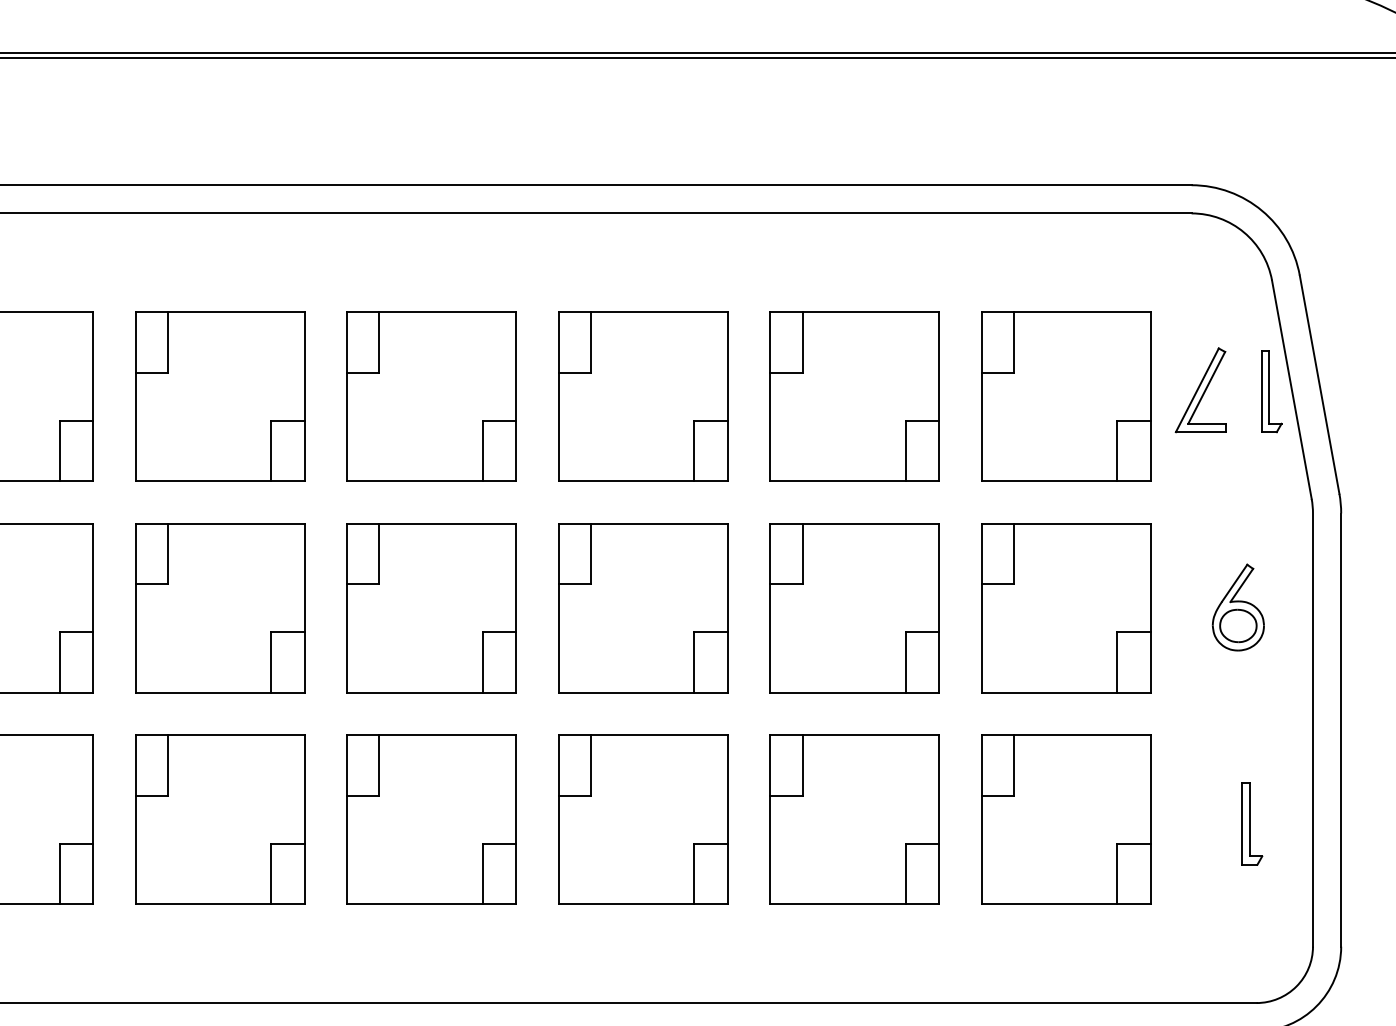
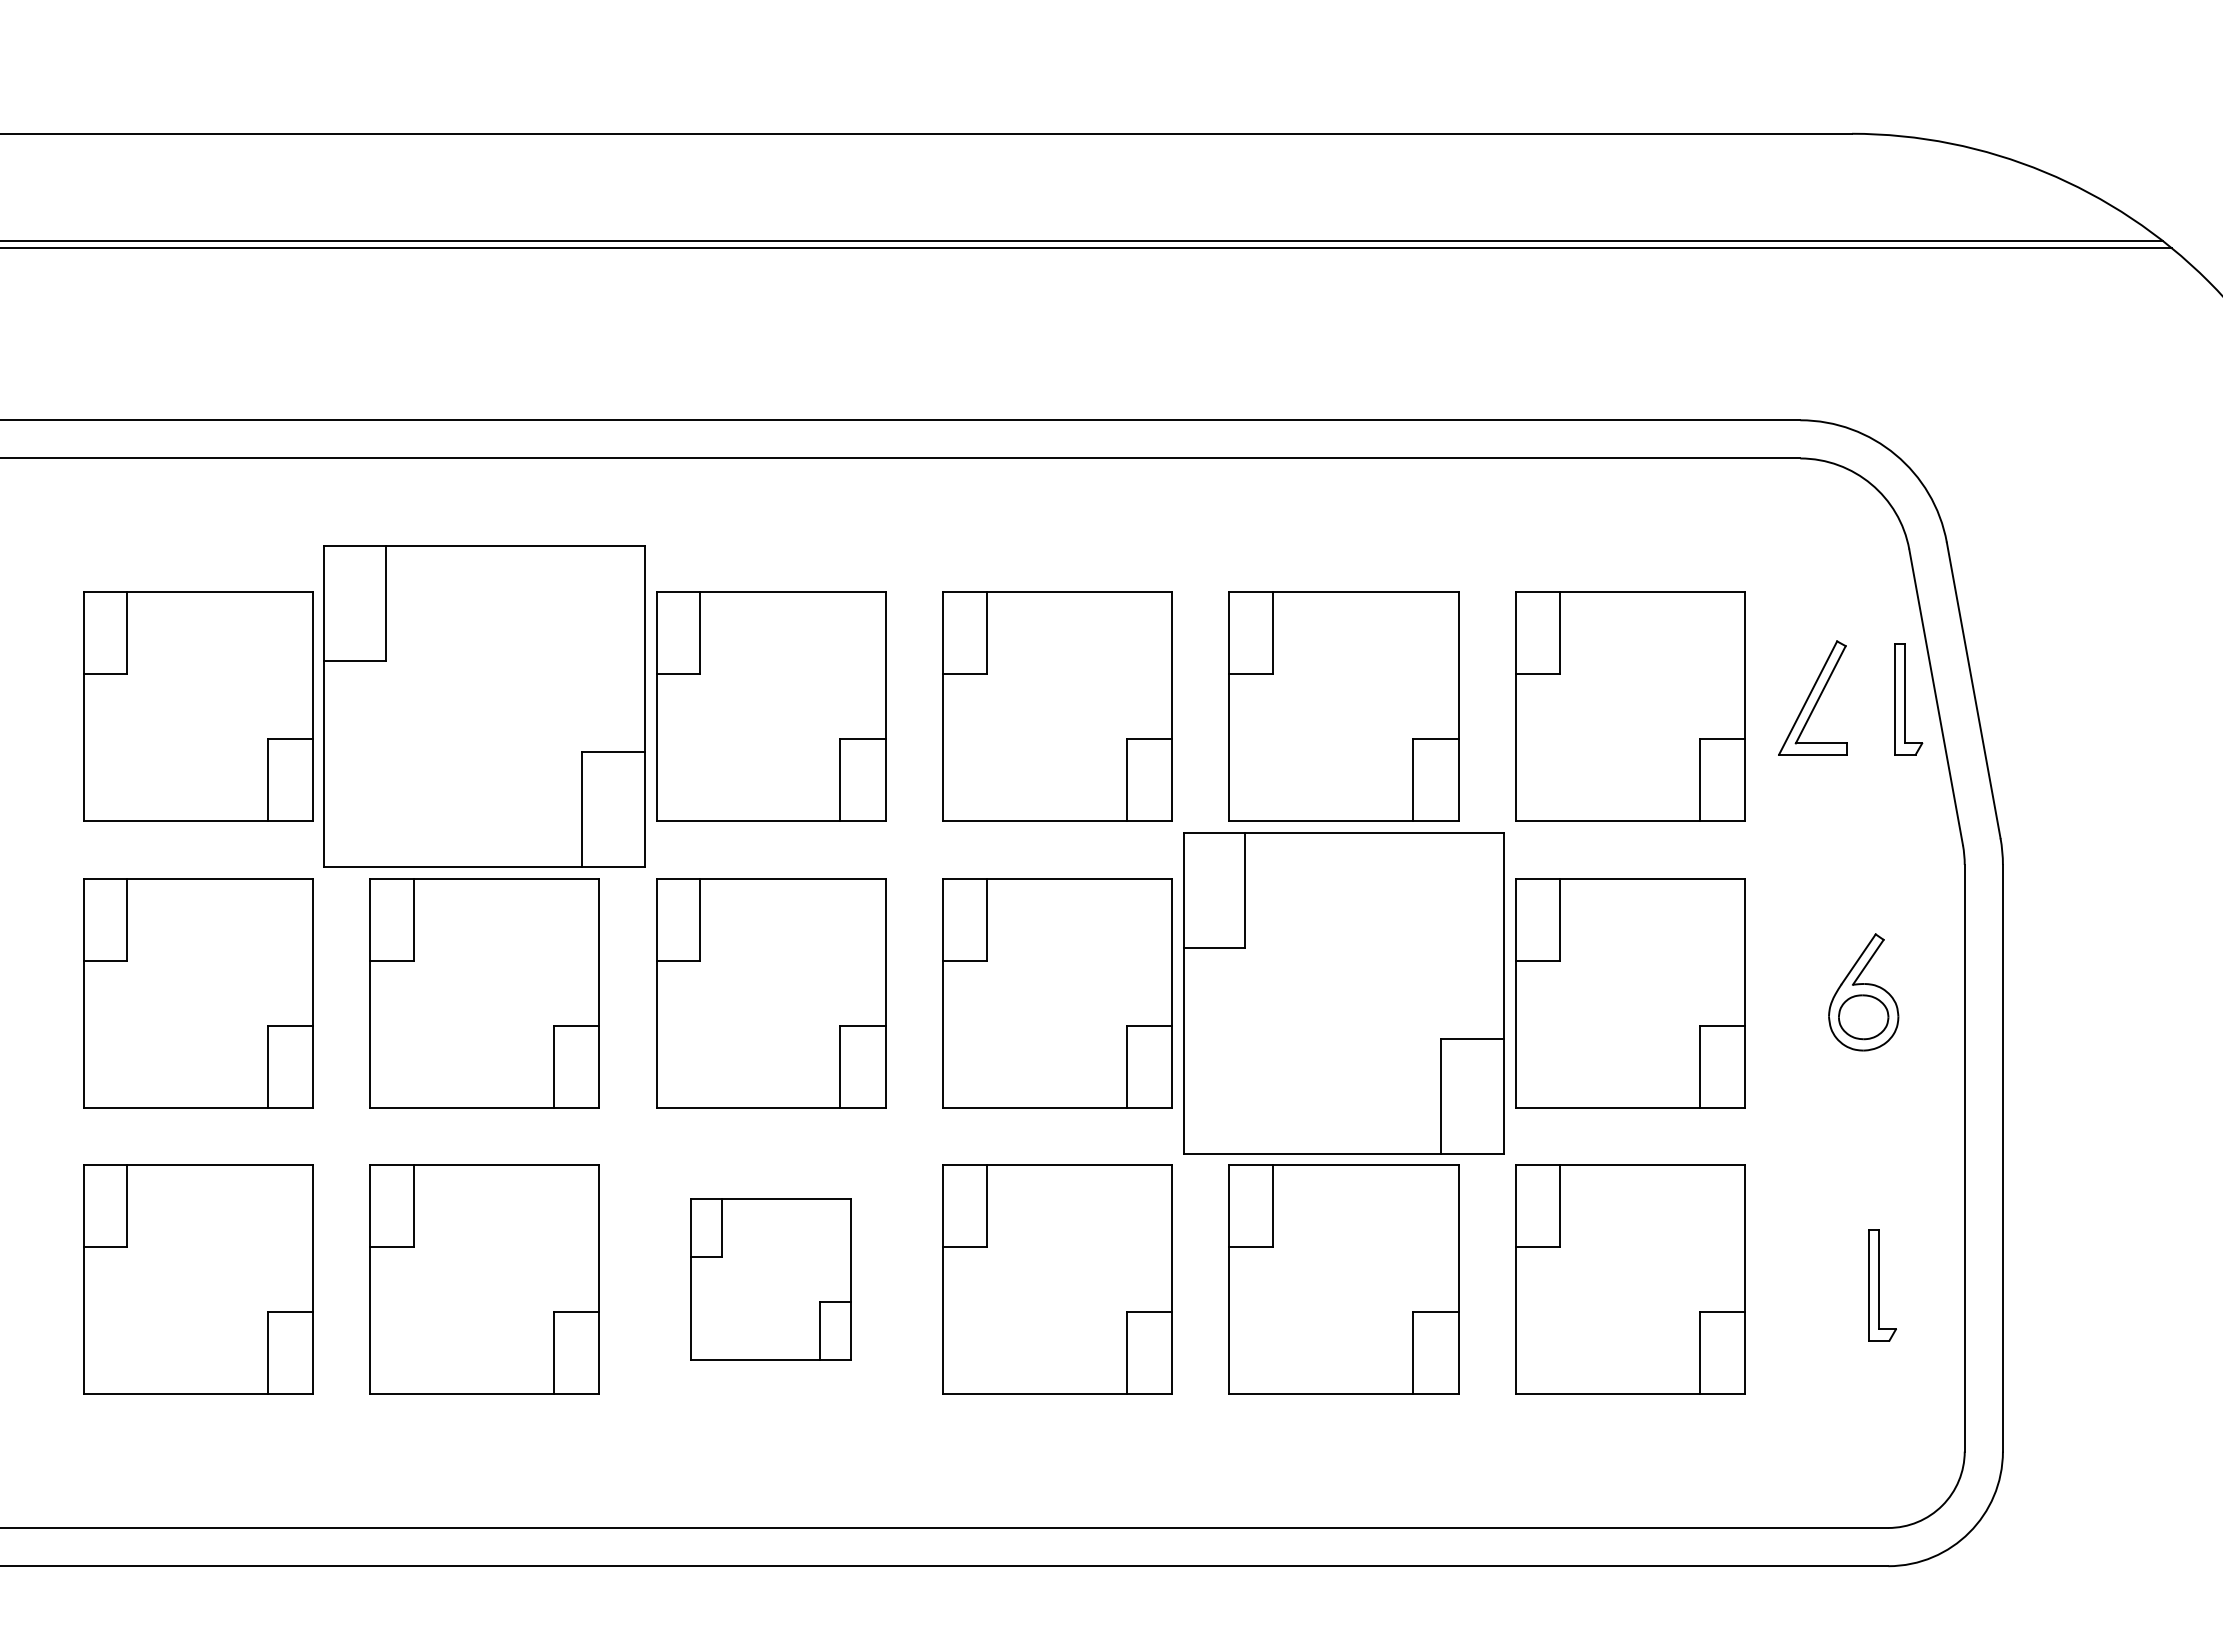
part: (220, 396) -> (484, 706), size x1.4
part: (854, 608) -> (1343, 993), size x1.4
part: (432, 819) -> (771, 1279), size x0.7

